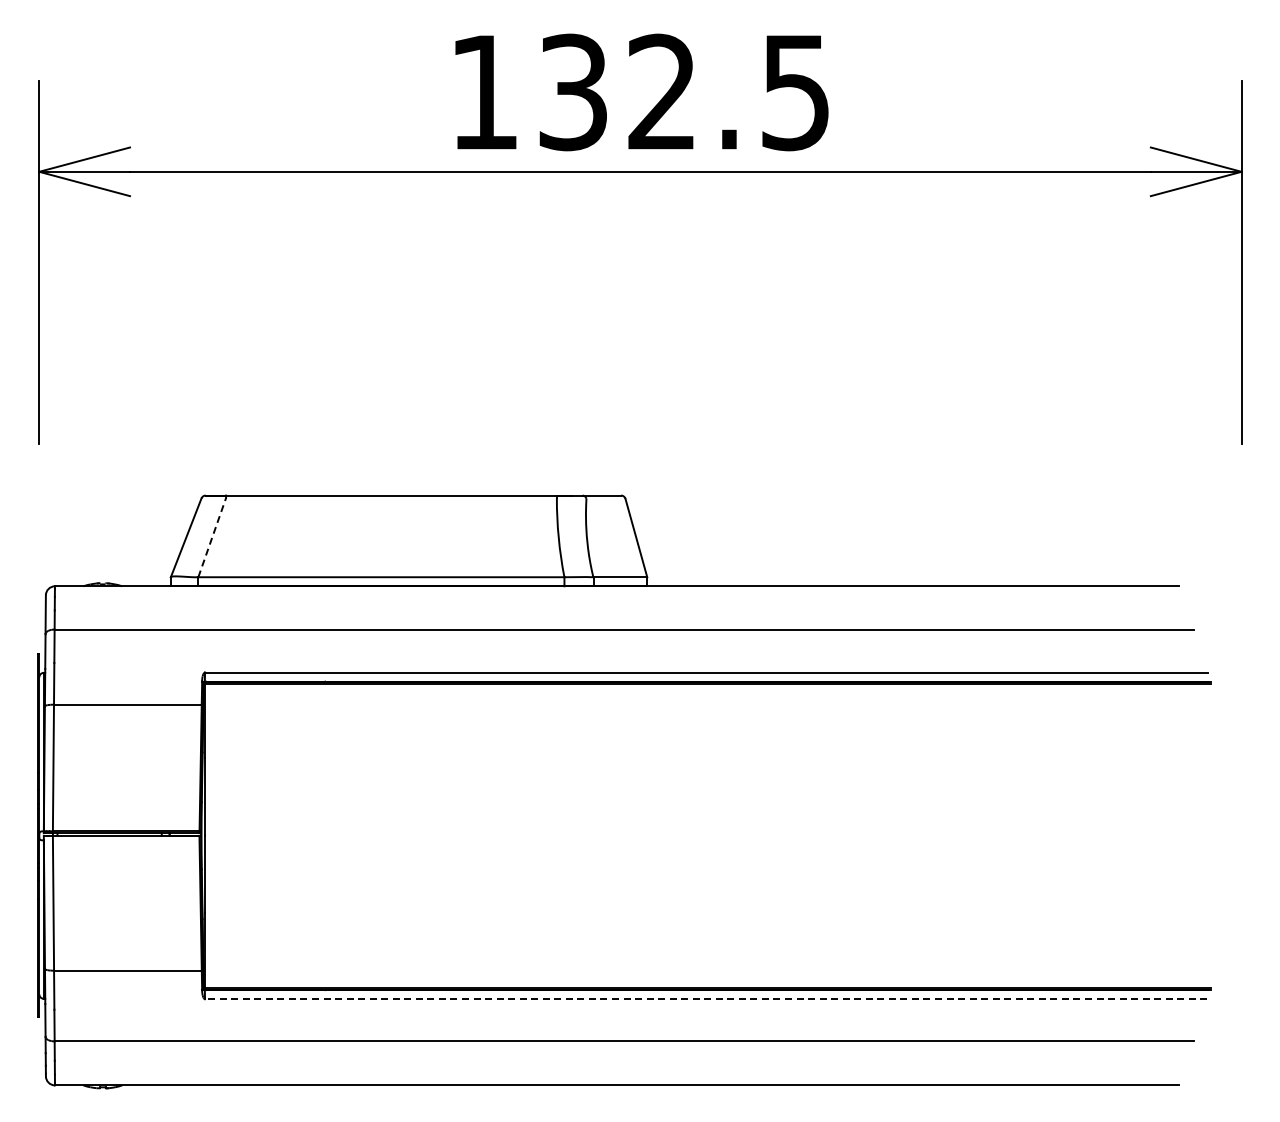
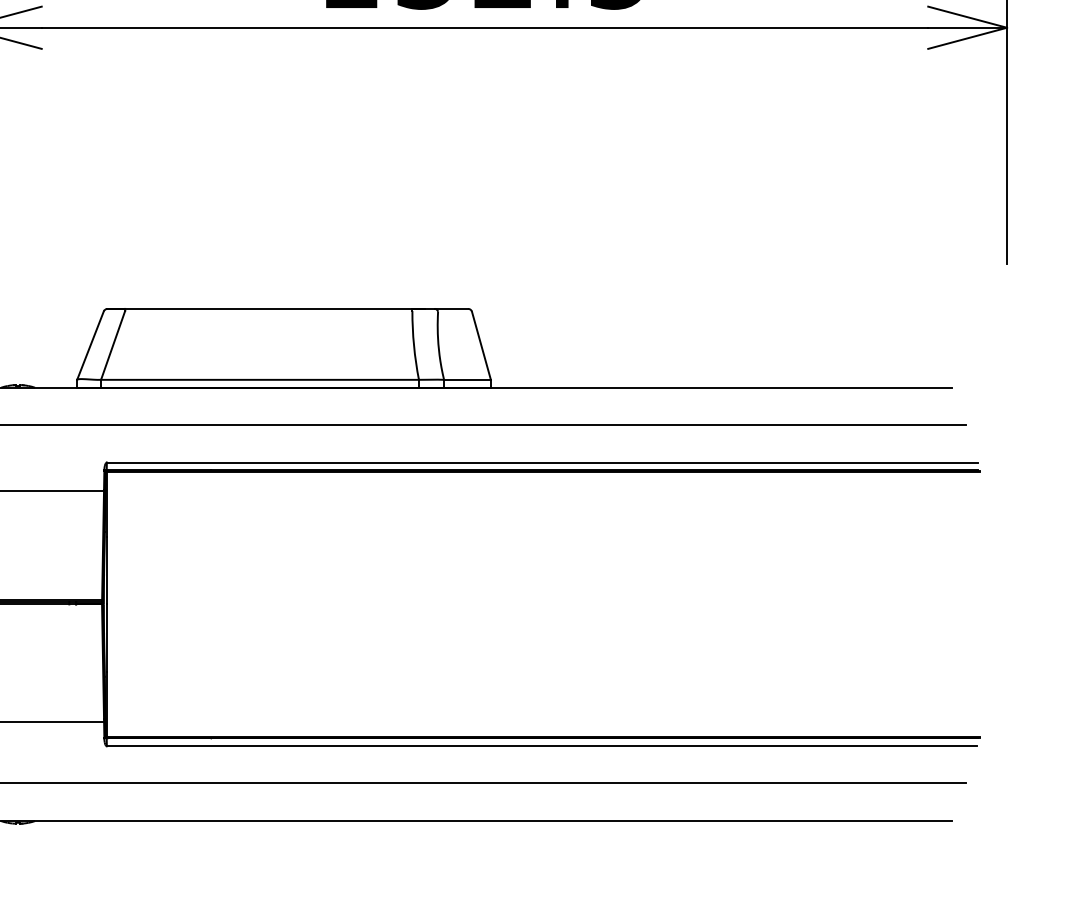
line: (212, 537) -> (113, 345), dashed -> solid
line: (705, 999) -> (541, 746), dashed -> solid

